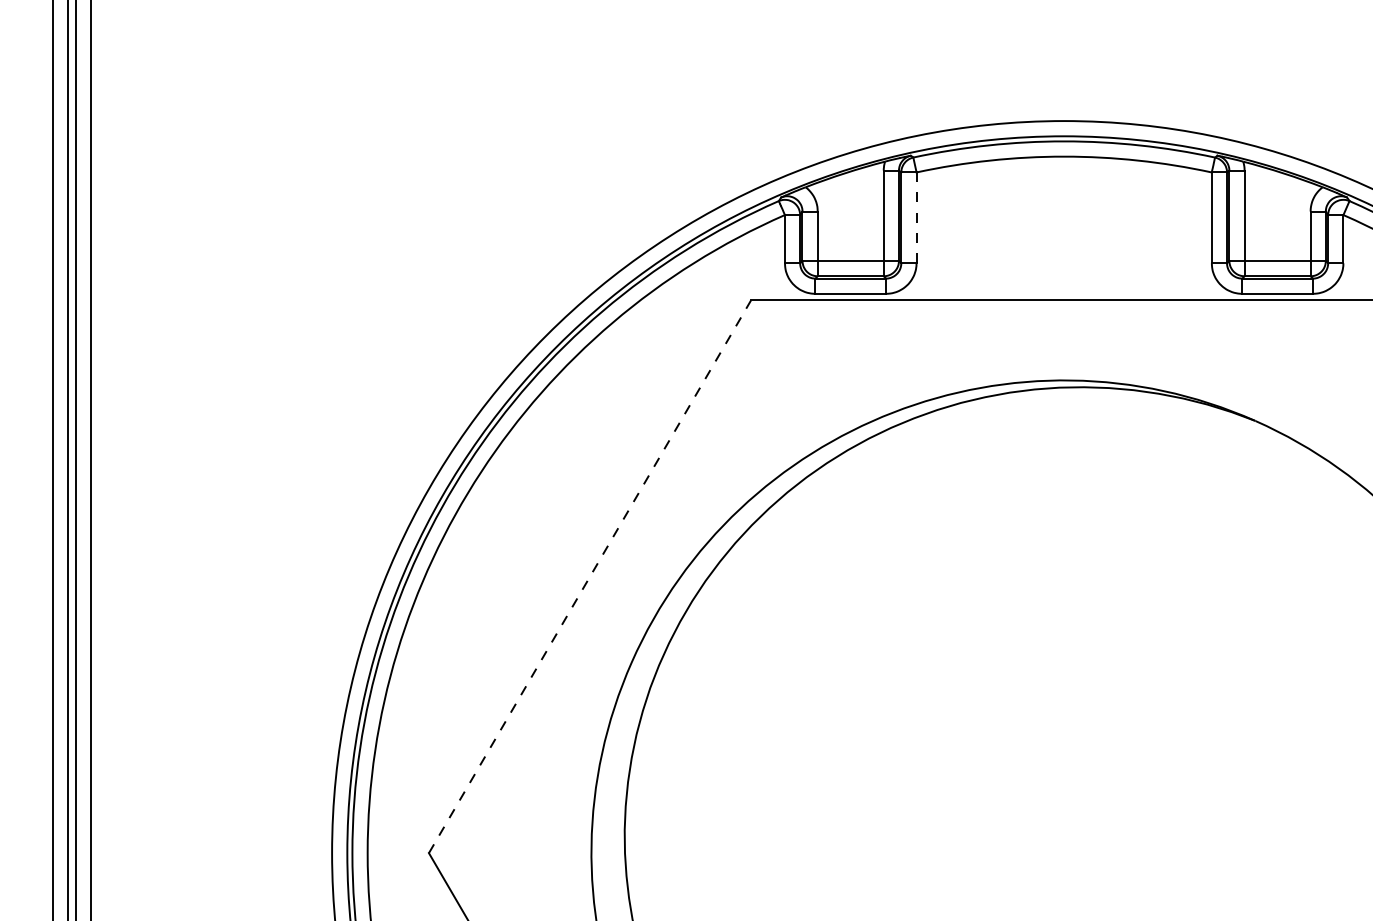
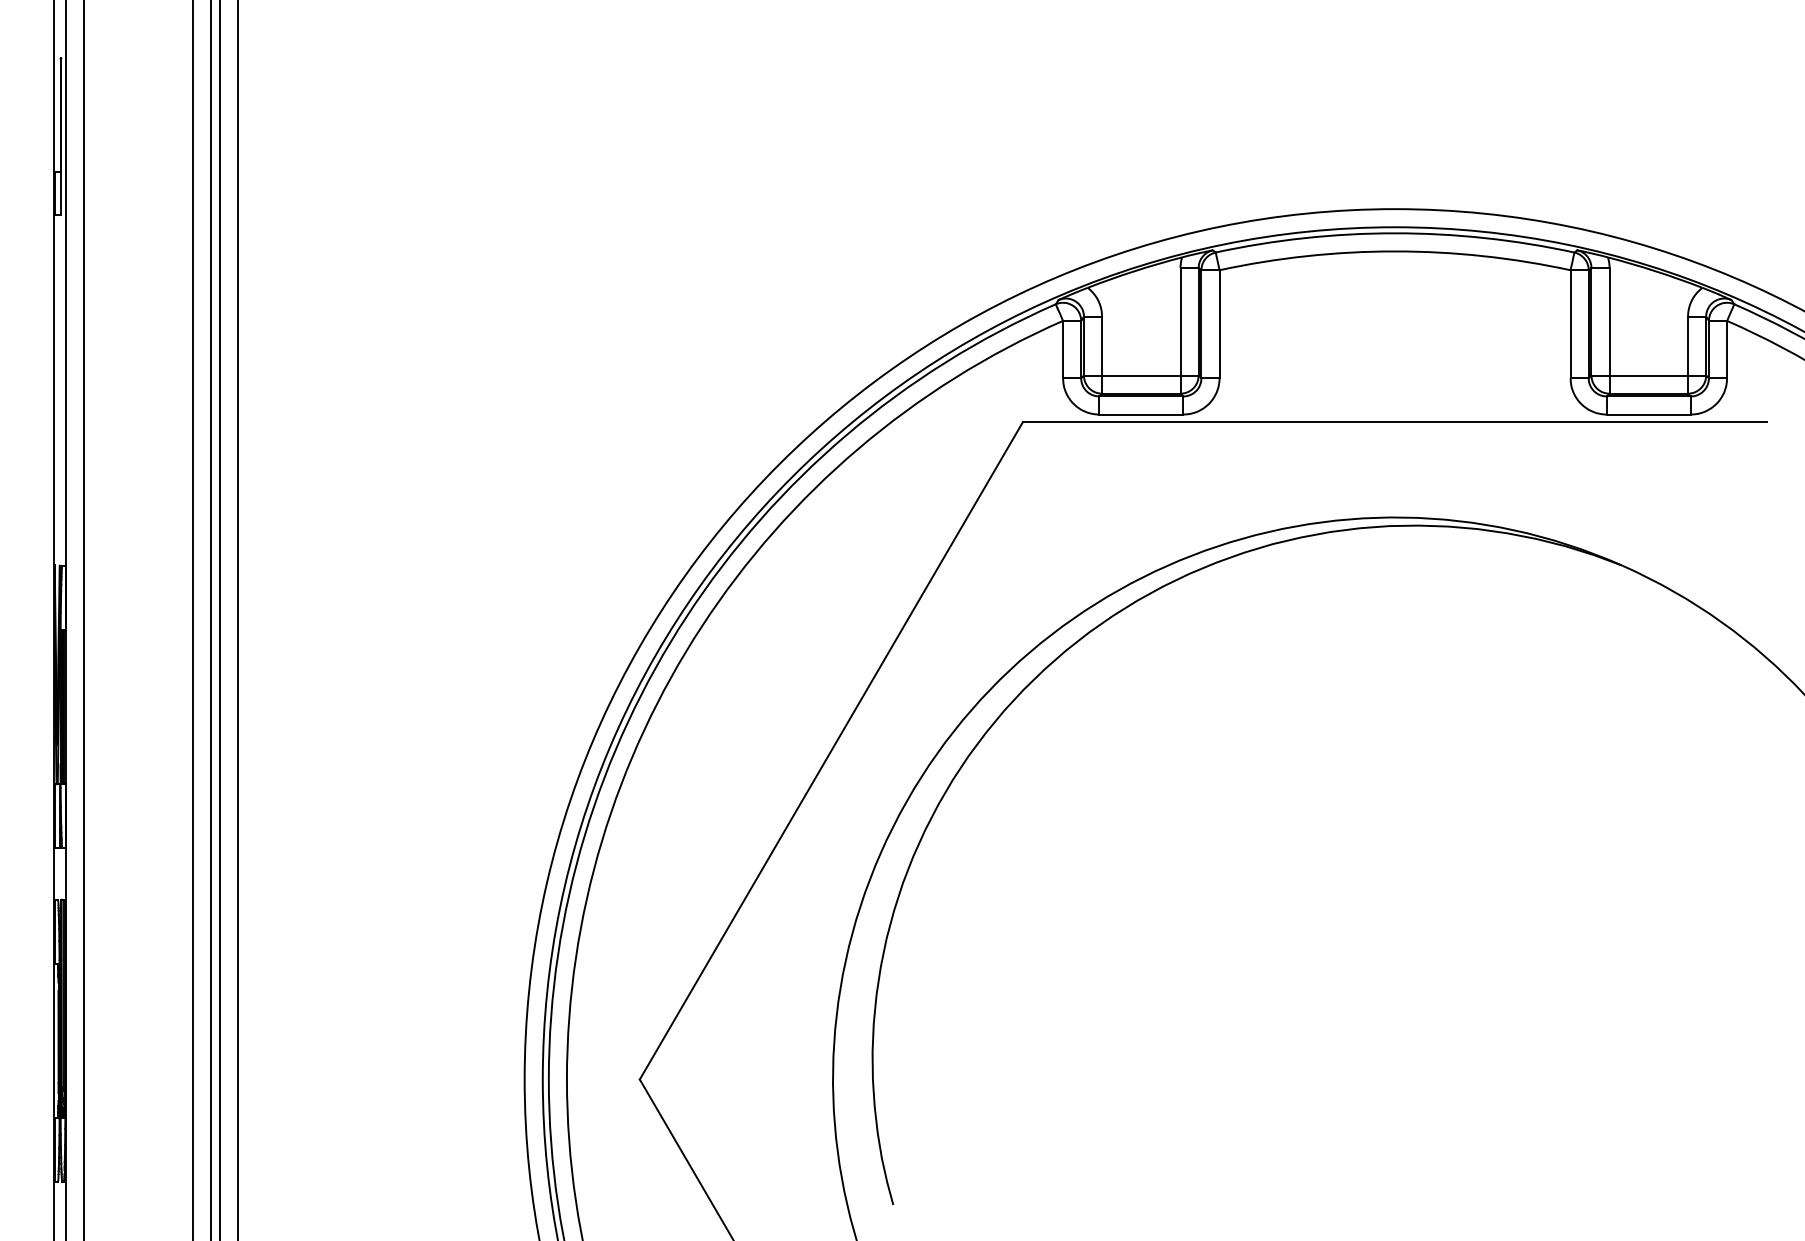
line: (916, 217) -> (1219, 323), dashed -> solid
line: (590, 576) -> (831, 750), dashed -> solid

